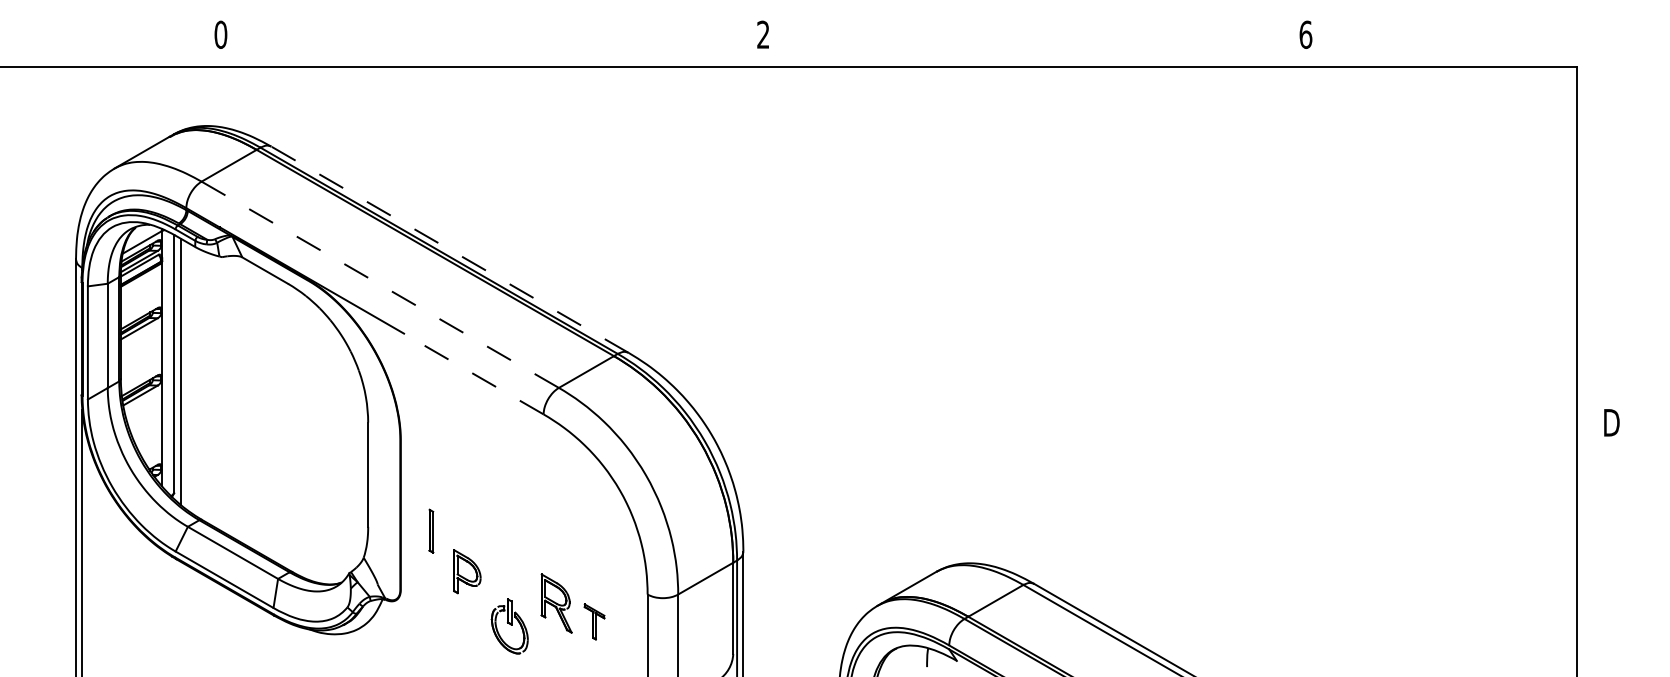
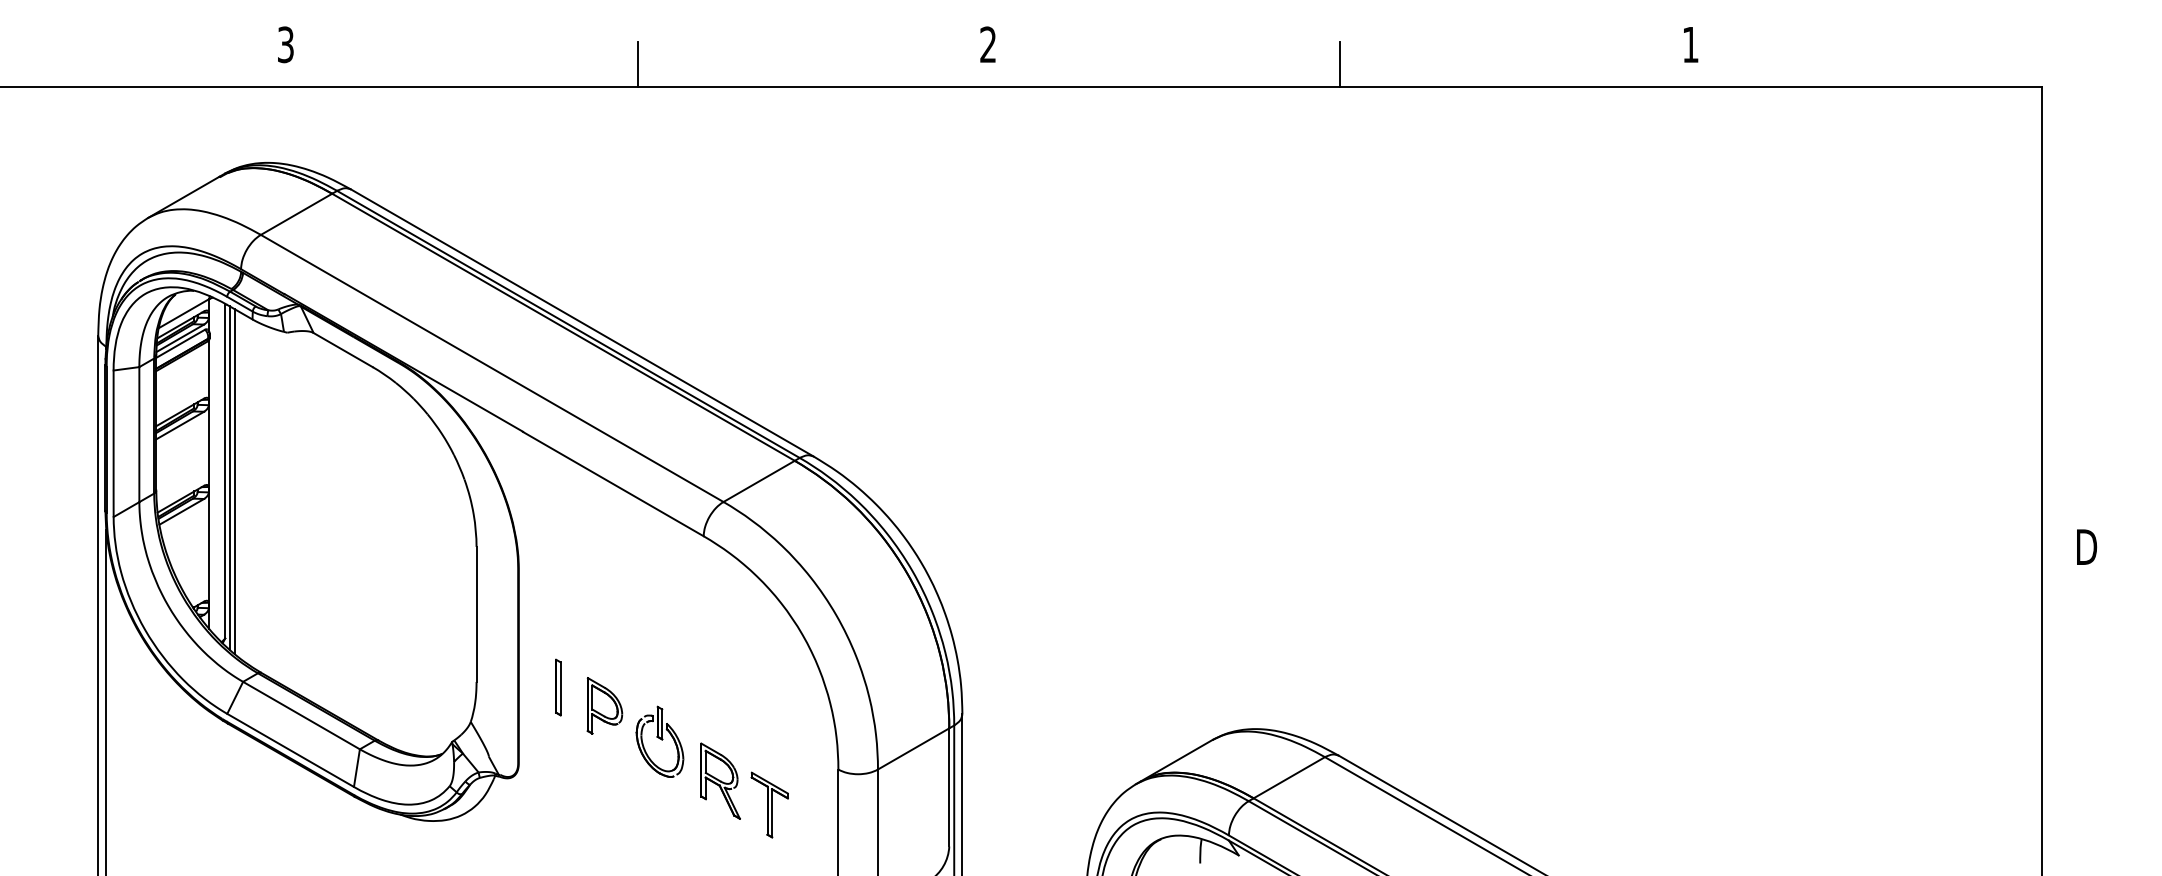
text: (220, 34) -> (285, 44), 0 -> 3
text: (1305, 34) -> (1690, 44), 6 -> 1
line: (492, 50) -> (637, 64), added
line: (1034, 50) -> (1339, 64), added
line: (450, 249) -> (582, 322), dashed -> solid
line: (380, 284) -> (492, 368), dashed -> solid
line: (177, 369) -> (229, 477), added
line: (473, 373) -> (612, 483), dashed -> solid
part: (466, 571) -> (604, 705), moved
part: (594, 621) -> (769, 804), size x1.43
part: (509, 626) -> (659, 741), moved

